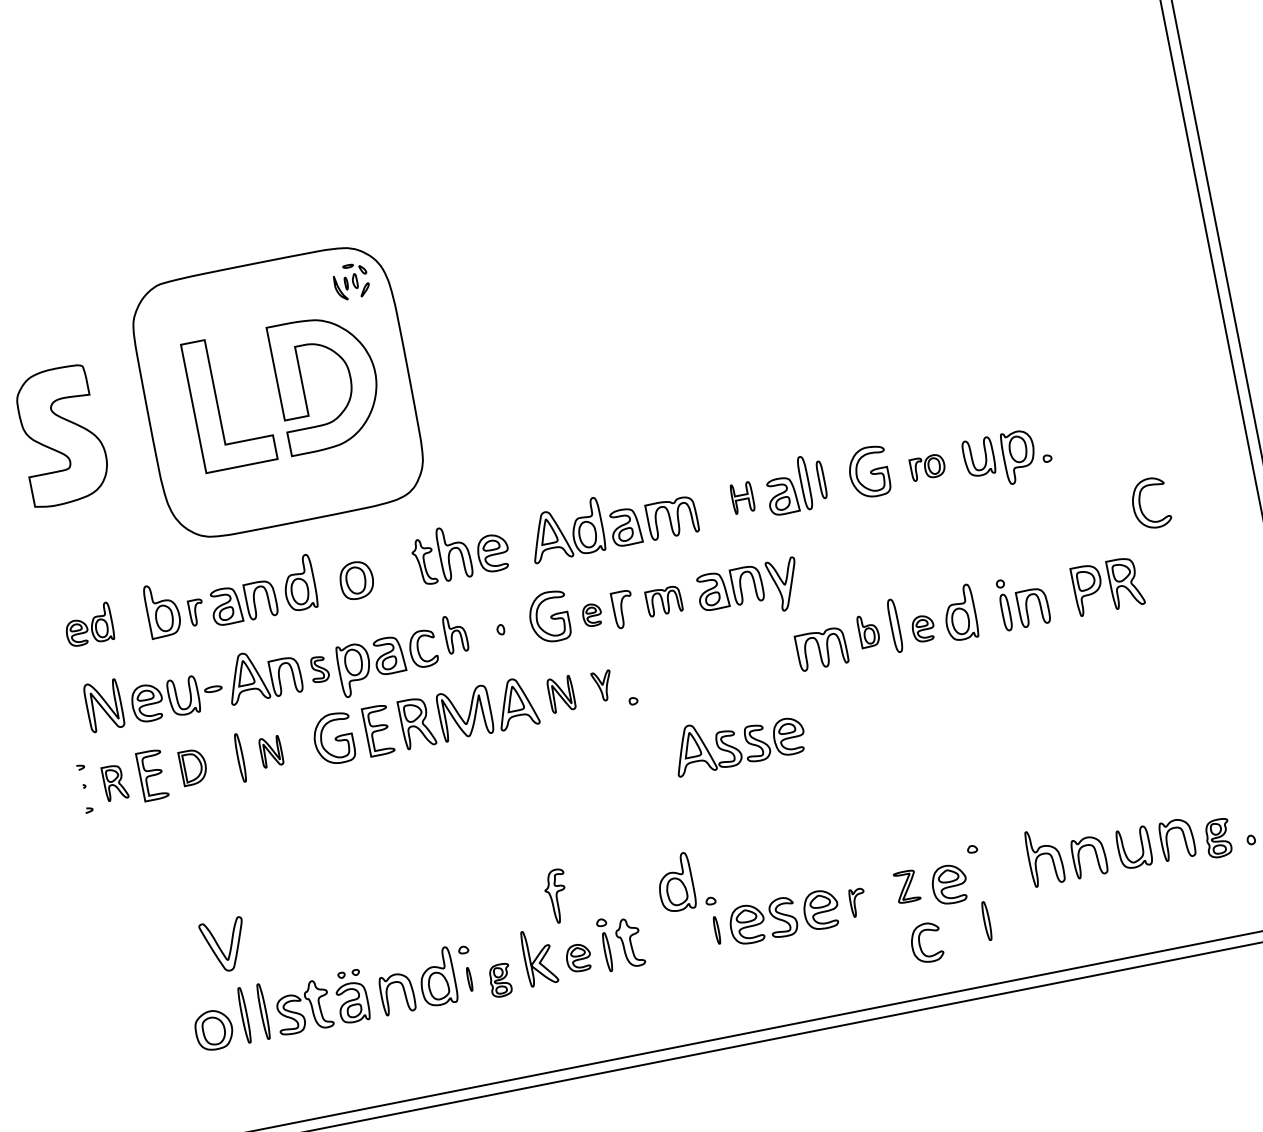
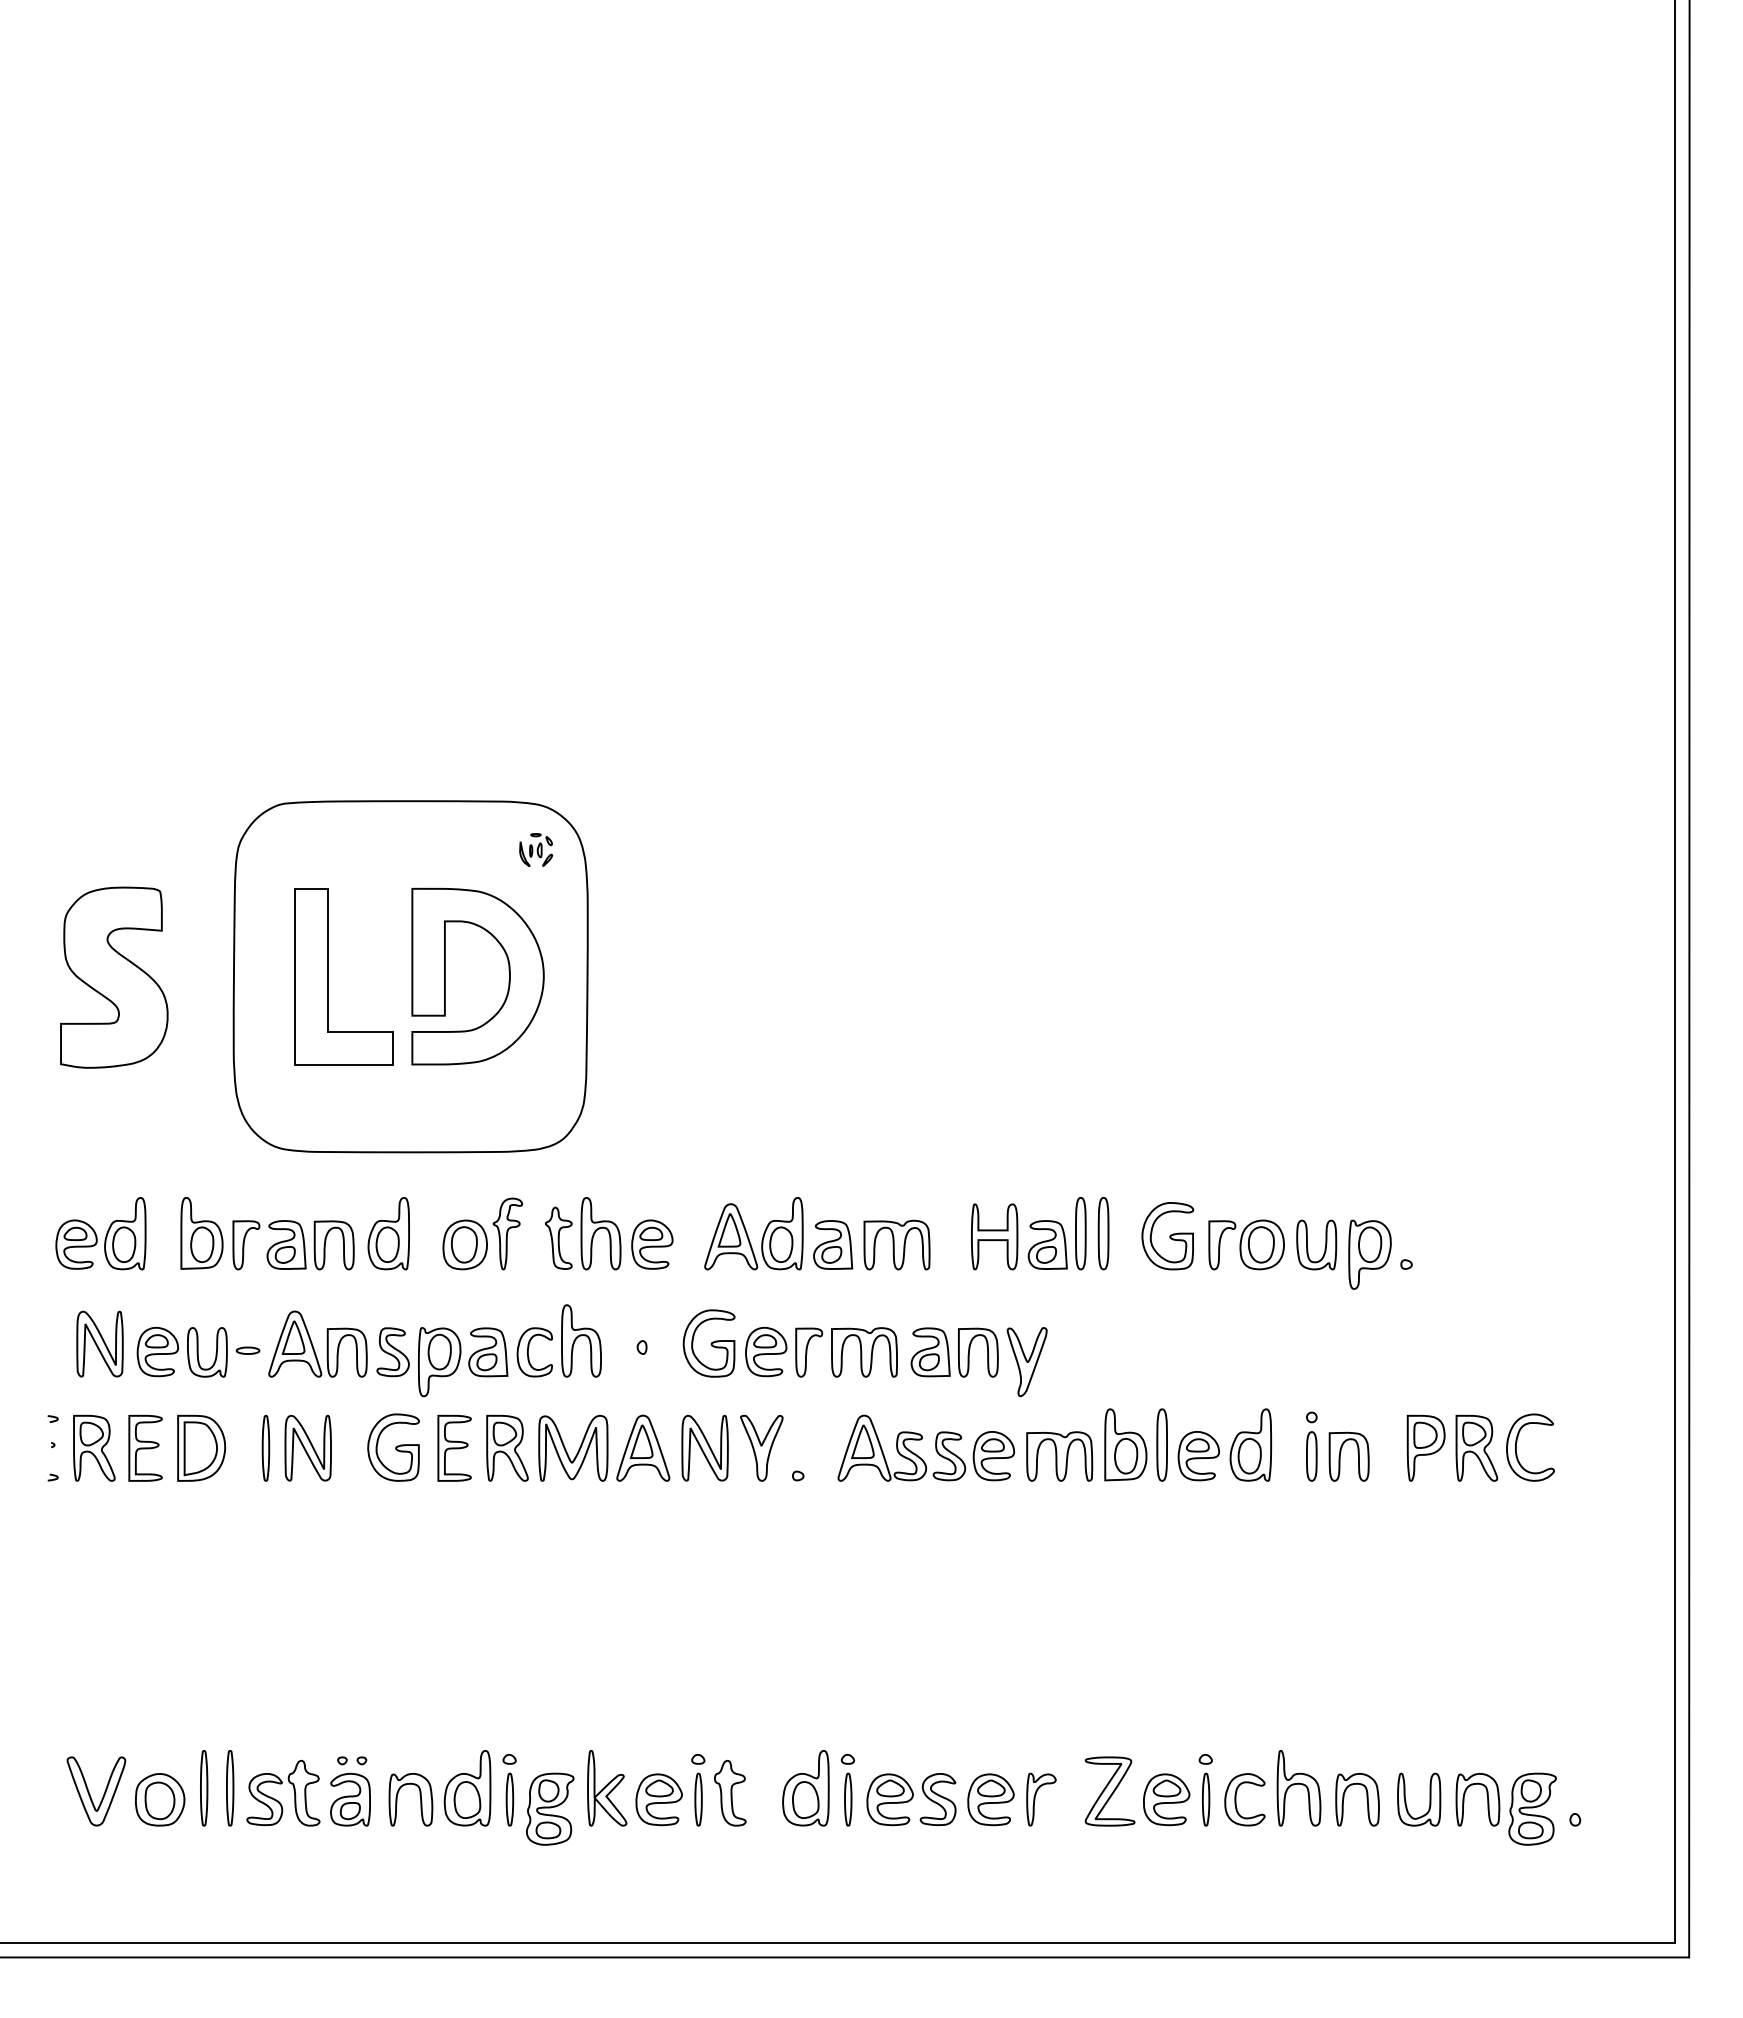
part: (351, 281) -> (536, 849), size x0.71
part: (927, 467) -> (1246, 1244), size x1.67
part: (821, 479) -> (1103, 1233), size x1.43
part: (742, 497) -> (994, 1236), size x1.67
part: (1140, 501) -> (1517, 1442), moved
part: (664, 601) -> (864, 1352), size x1.43
part: (196, 612) -> (246, 1245), size x1.43
part: (592, 614) -> (766, 1351), size x1.67
part: (88, 624) -> (100, 1233), size x1.43
part: (923, 628) -> (1198, 1456), size x1.43
part: (868, 630) -> (1125, 1444), size x1.67
part: (455, 633) -> (581, 1340), size x1.43
part: (319, 669) -> (392, 1352), size x1.43
part: (602, 686) -> (761, 1448), size x1.67
part: (561, 694) -> (704, 1448), size x1.43
part: (734, 734) -> (922, 1439), moved
part: (270, 752) -> (307, 1448), size x1.67
part: (193, 766) -> (201, 1447), size x1.43
part: (115, 782) -> (94, 1447), size x1.43
part: (1218, 837) -> (1532, 1808), size x1.43
part: (675, 883) -> (805, 1788), moved
part: (906, 886) -> (1109, 1791), size x1.67
part: (556, 895) -> (507, 1233), moved
part: (858, 902) -> (1041, 1799), size x1.43
part: (987, 920) -> (1206, 1799), moved
part: (717, 930) -> (848, 1799), size x1.43
part: (920, 944) -> (1236, 1799), moved
part: (220, 948) -> (90, 1794), moved
part: (578, 957) -> (658, 1799), size x1.43
part: (469, 979) -> (509, 1799), size x1.67
part: (500, 980) -> (550, 1808), size x1.67

